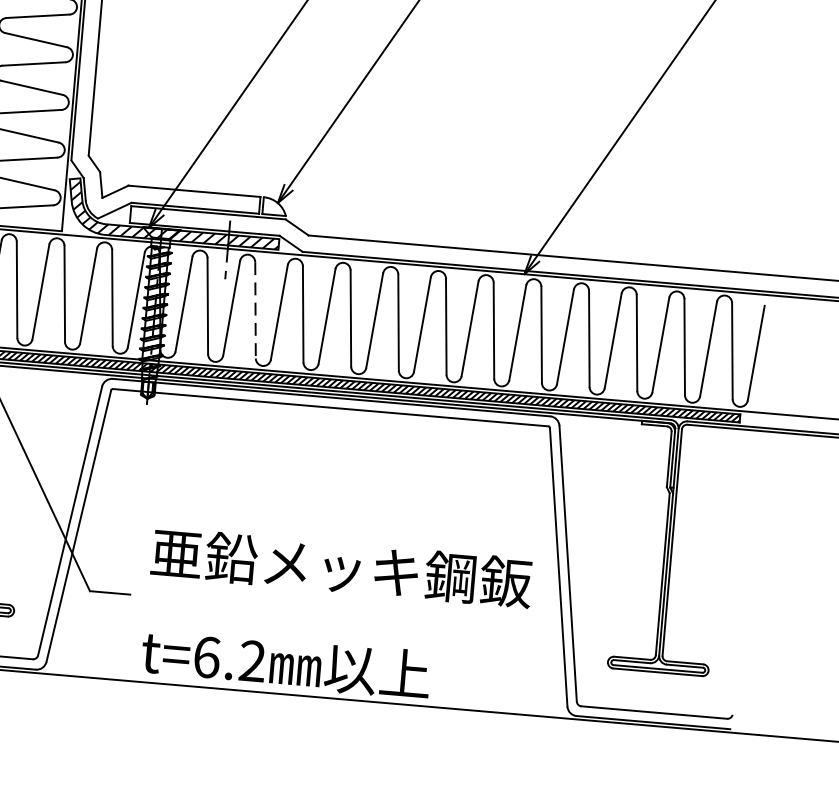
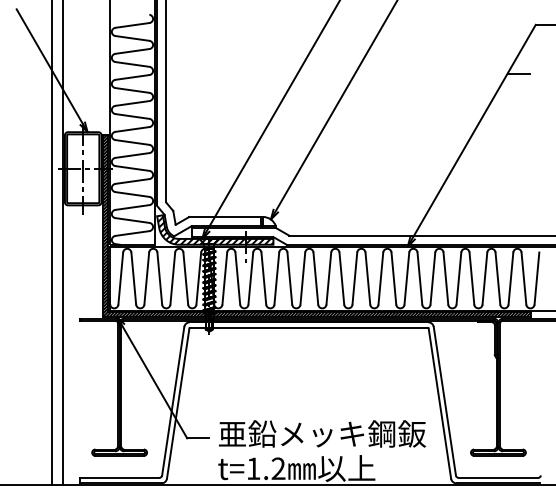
line: (254, 311) -> (263, 279), dashed -> solid
text: (341, 566) -> (322, 433), moved
text: (206, 656) -> (253, 468), t=6.2 -> t=1.2

